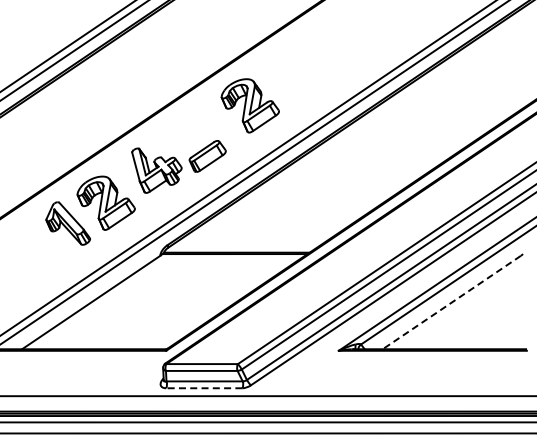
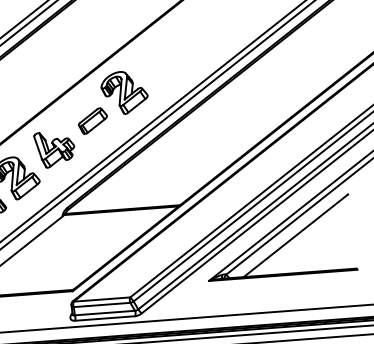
part: (207, 156) -> (92, 121), moved
line: (451, 302) -> (295, 236), dashed -> solid
line: (203, 388) -> (104, 318), dashed -> solid

